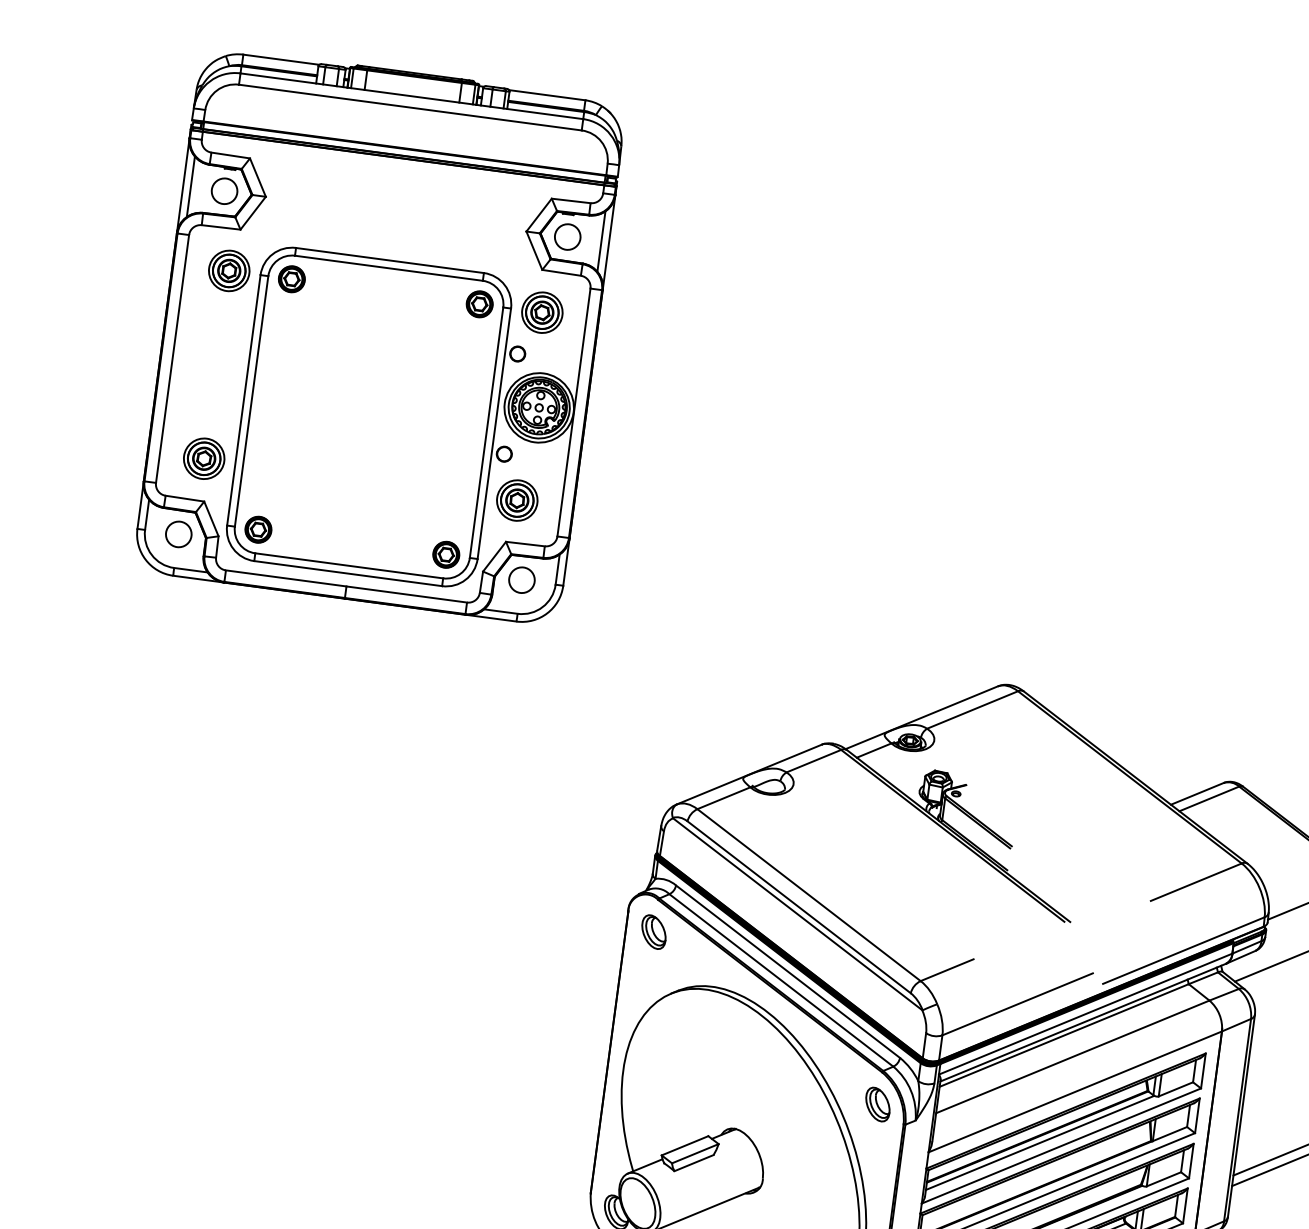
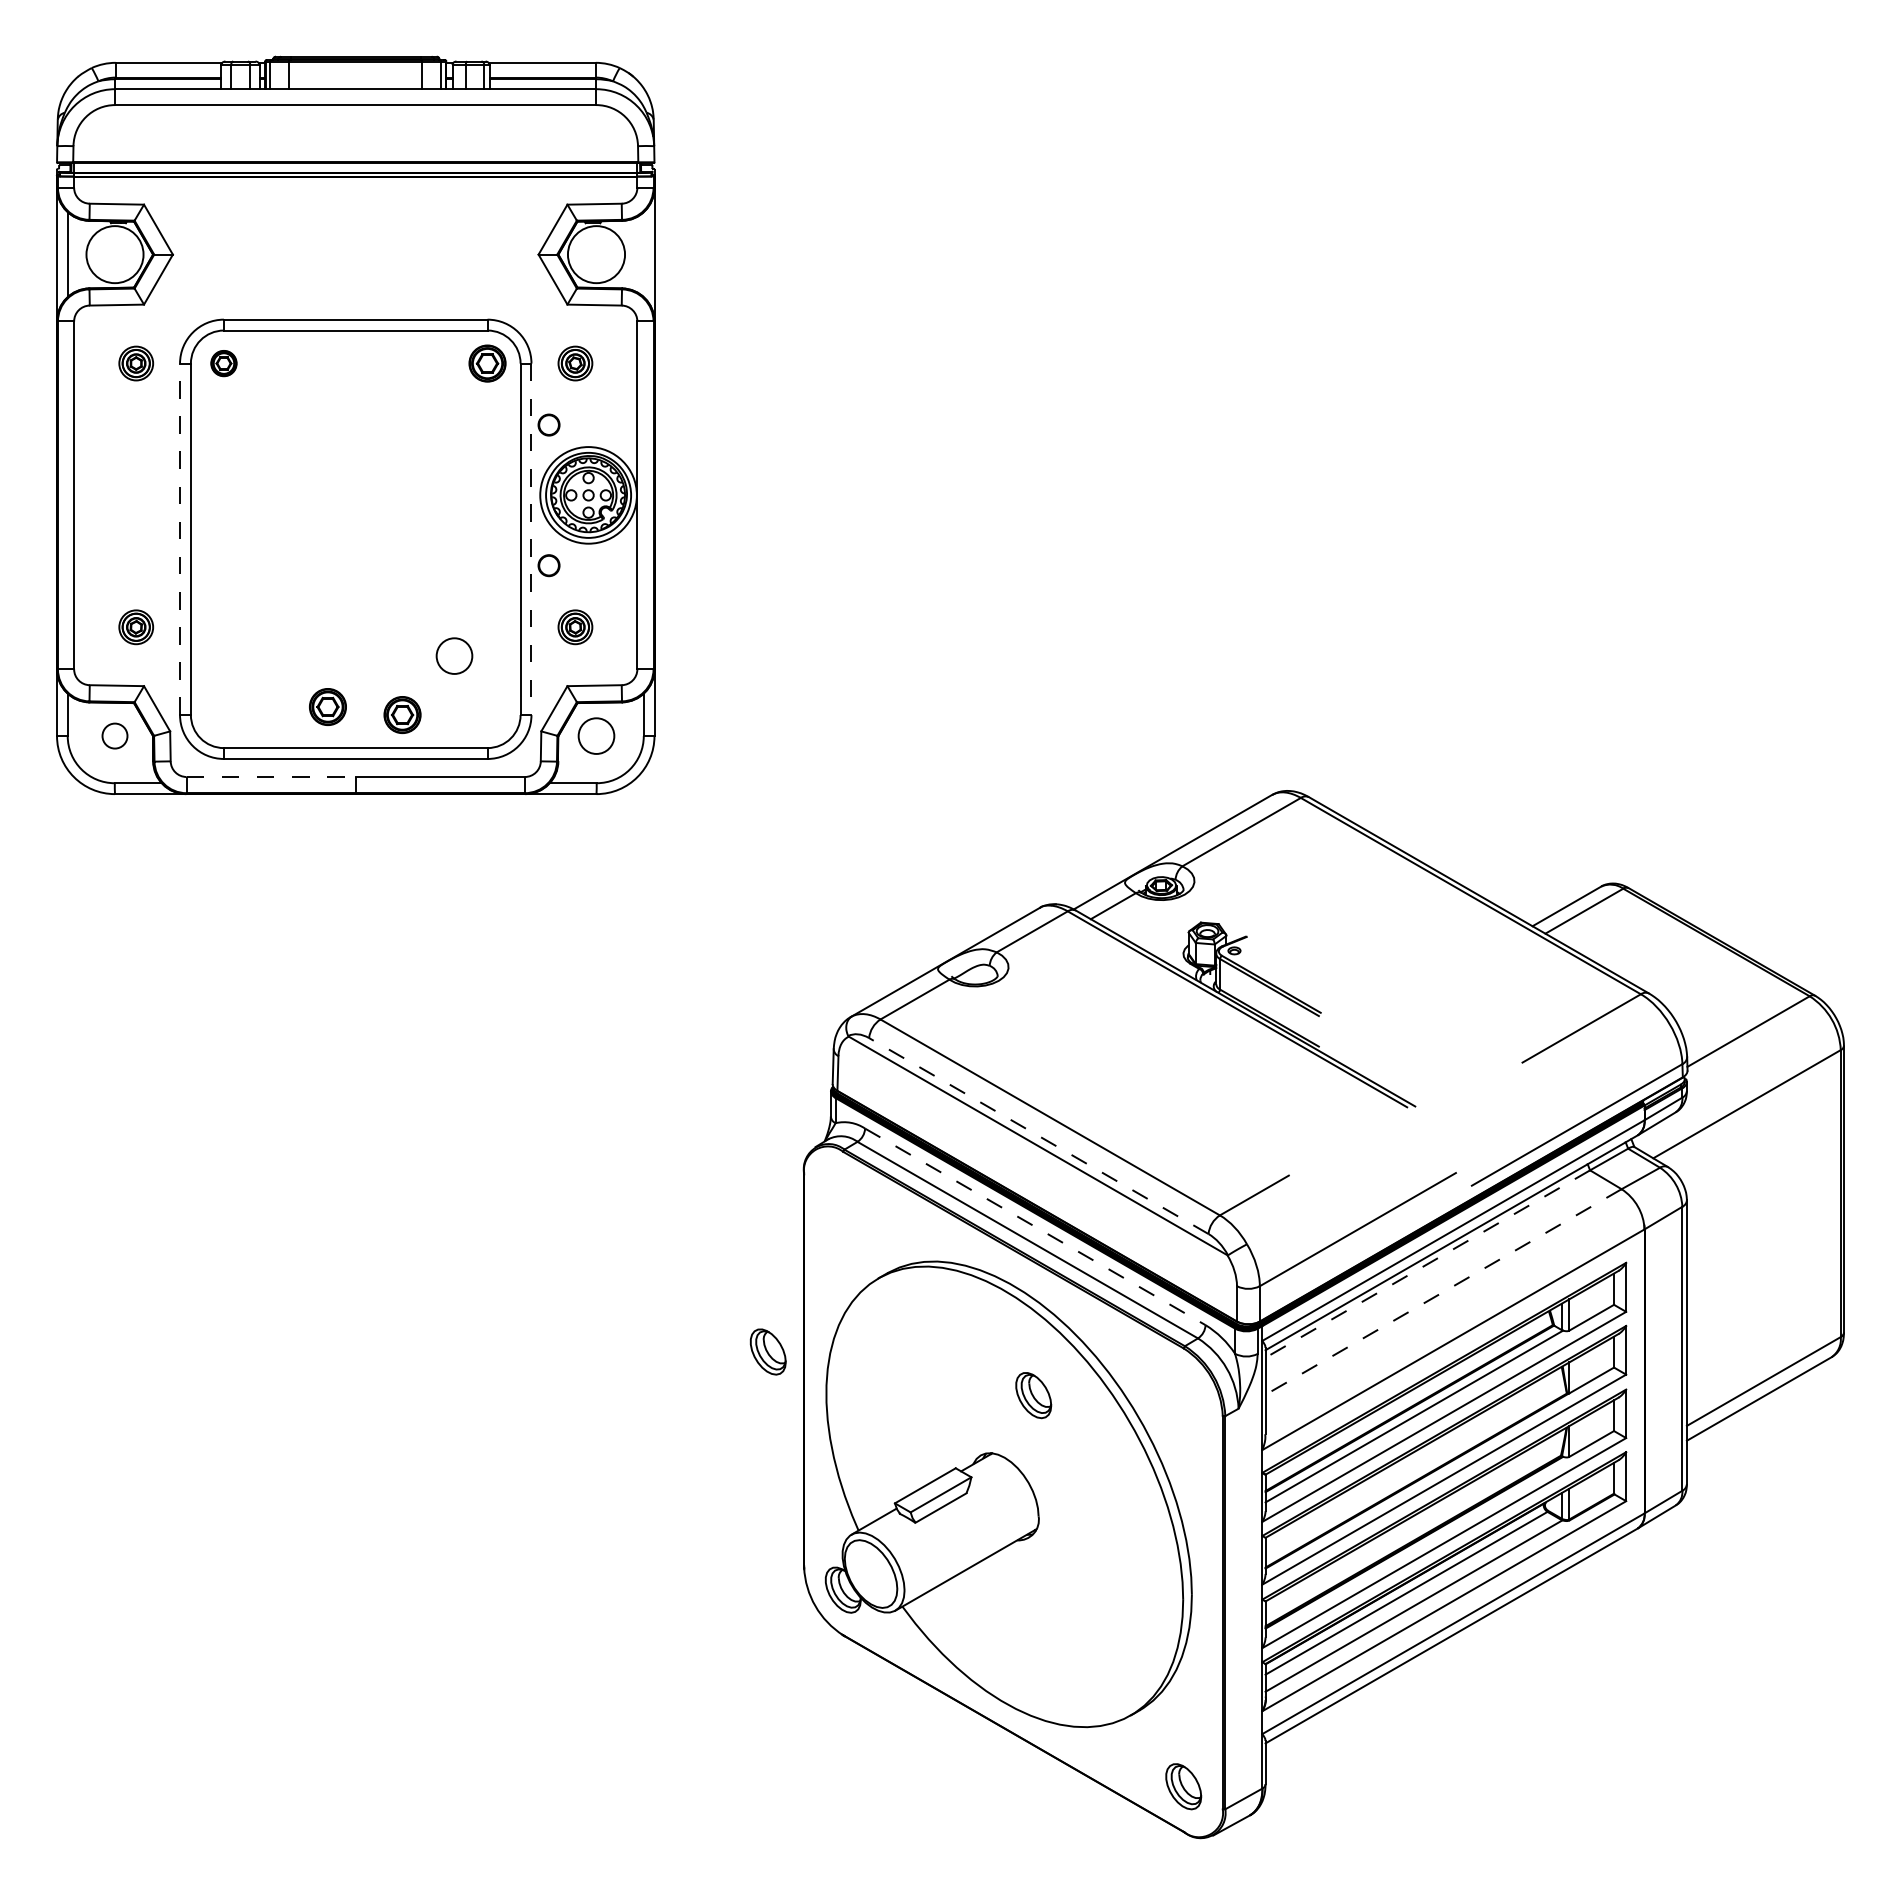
circle: (224, 191) -> (114, 254), size x1.6
circle: (567, 236) -> (596, 254), size x1.6
line: (601, 241) -> (643, 254), removed
part: (229, 270) -> (136, 363), size x0.6
part: (291, 279) -> (223, 363), size x0.7
part: (542, 312) -> (575, 363), size x0.6
line: (244, 400) -> (180, 539), solid -> dashed
line: (494, 433) -> (531, 539), solid -> dashed
part: (204, 459) -> (136, 627), size x0.6
part: (517, 500) -> (575, 627), size x0.6
circle: (428, 509) -> (454, 655), added
part: (258, 529) -> (327, 706), moved
circle: (178, 533) -> (114, 735), size x0.7
part: (446, 554) -> (402, 714), moved
line: (286, 578) -> (271, 777), solid -> dashed
line: (798, 907) -> (1038, 1136), solid -> dashed
part: (653, 931) -> (767, 1351), moved
line: (788, 971) -> (1035, 1226), solid -> dashed
line: (1063, 1035) -> (1427, 1264), solid -> dashed
line: (1072, 1056) -> (1443, 1291), solid -> dashed
part: (877, 1104) -> (1033, 1395), moved

